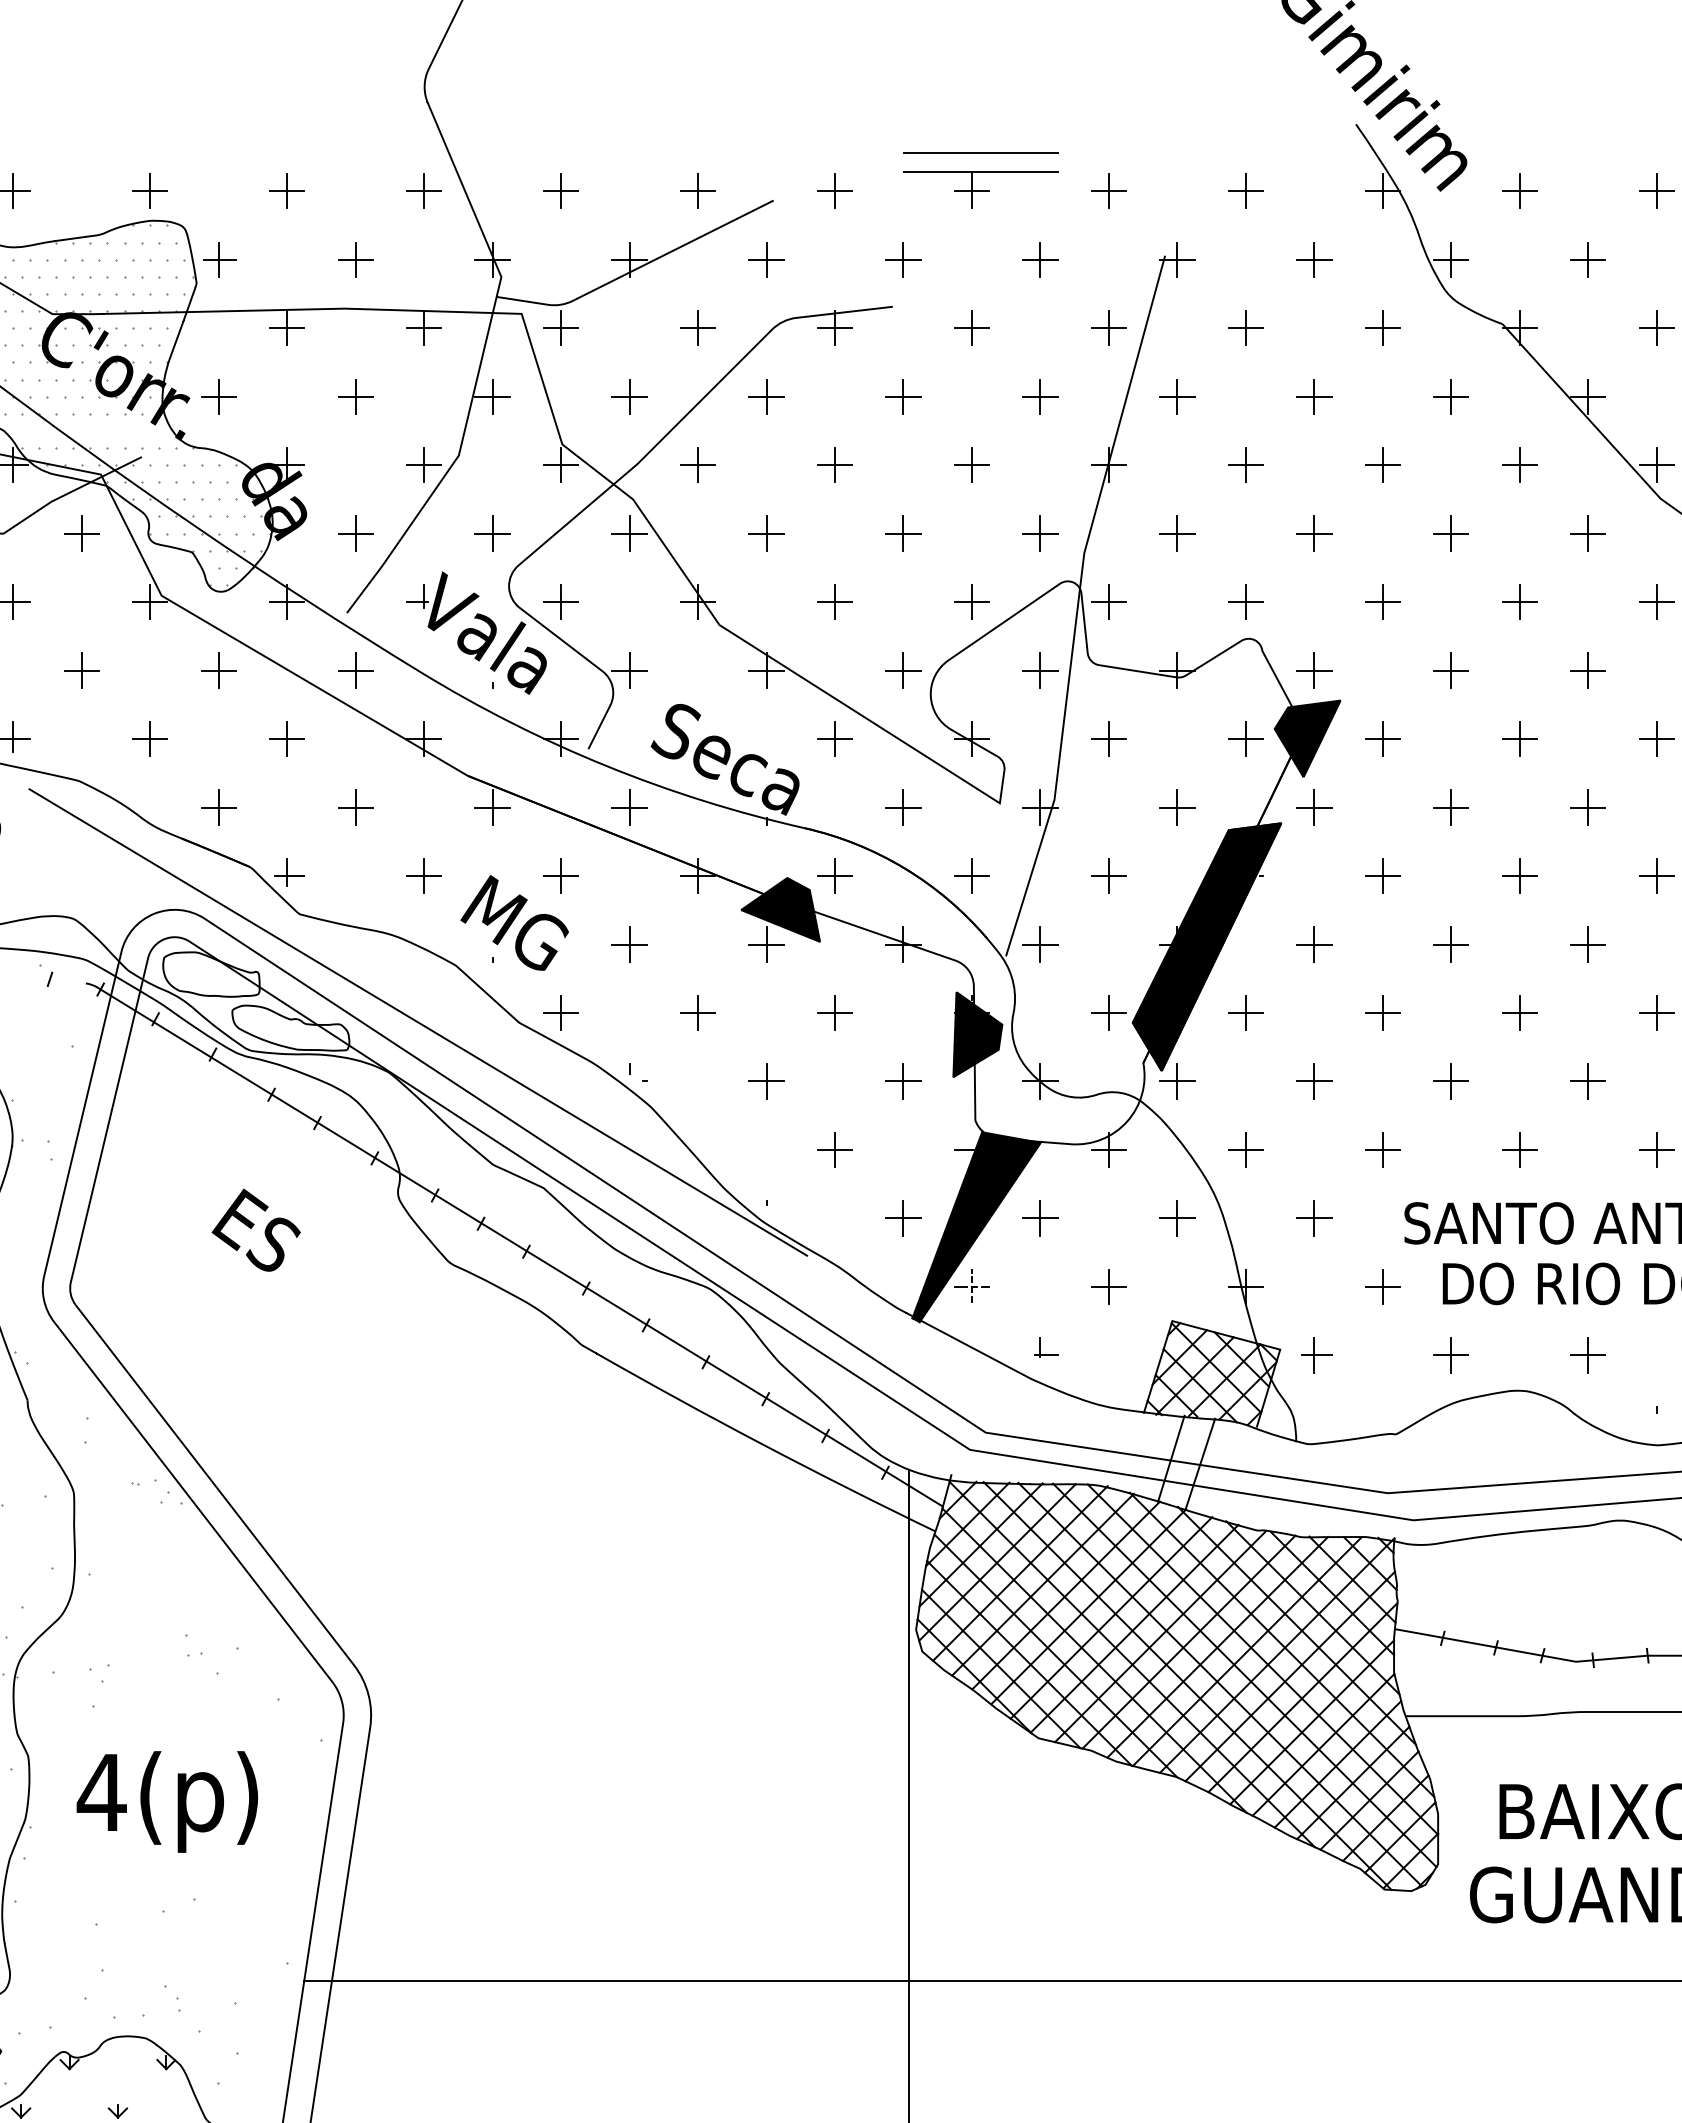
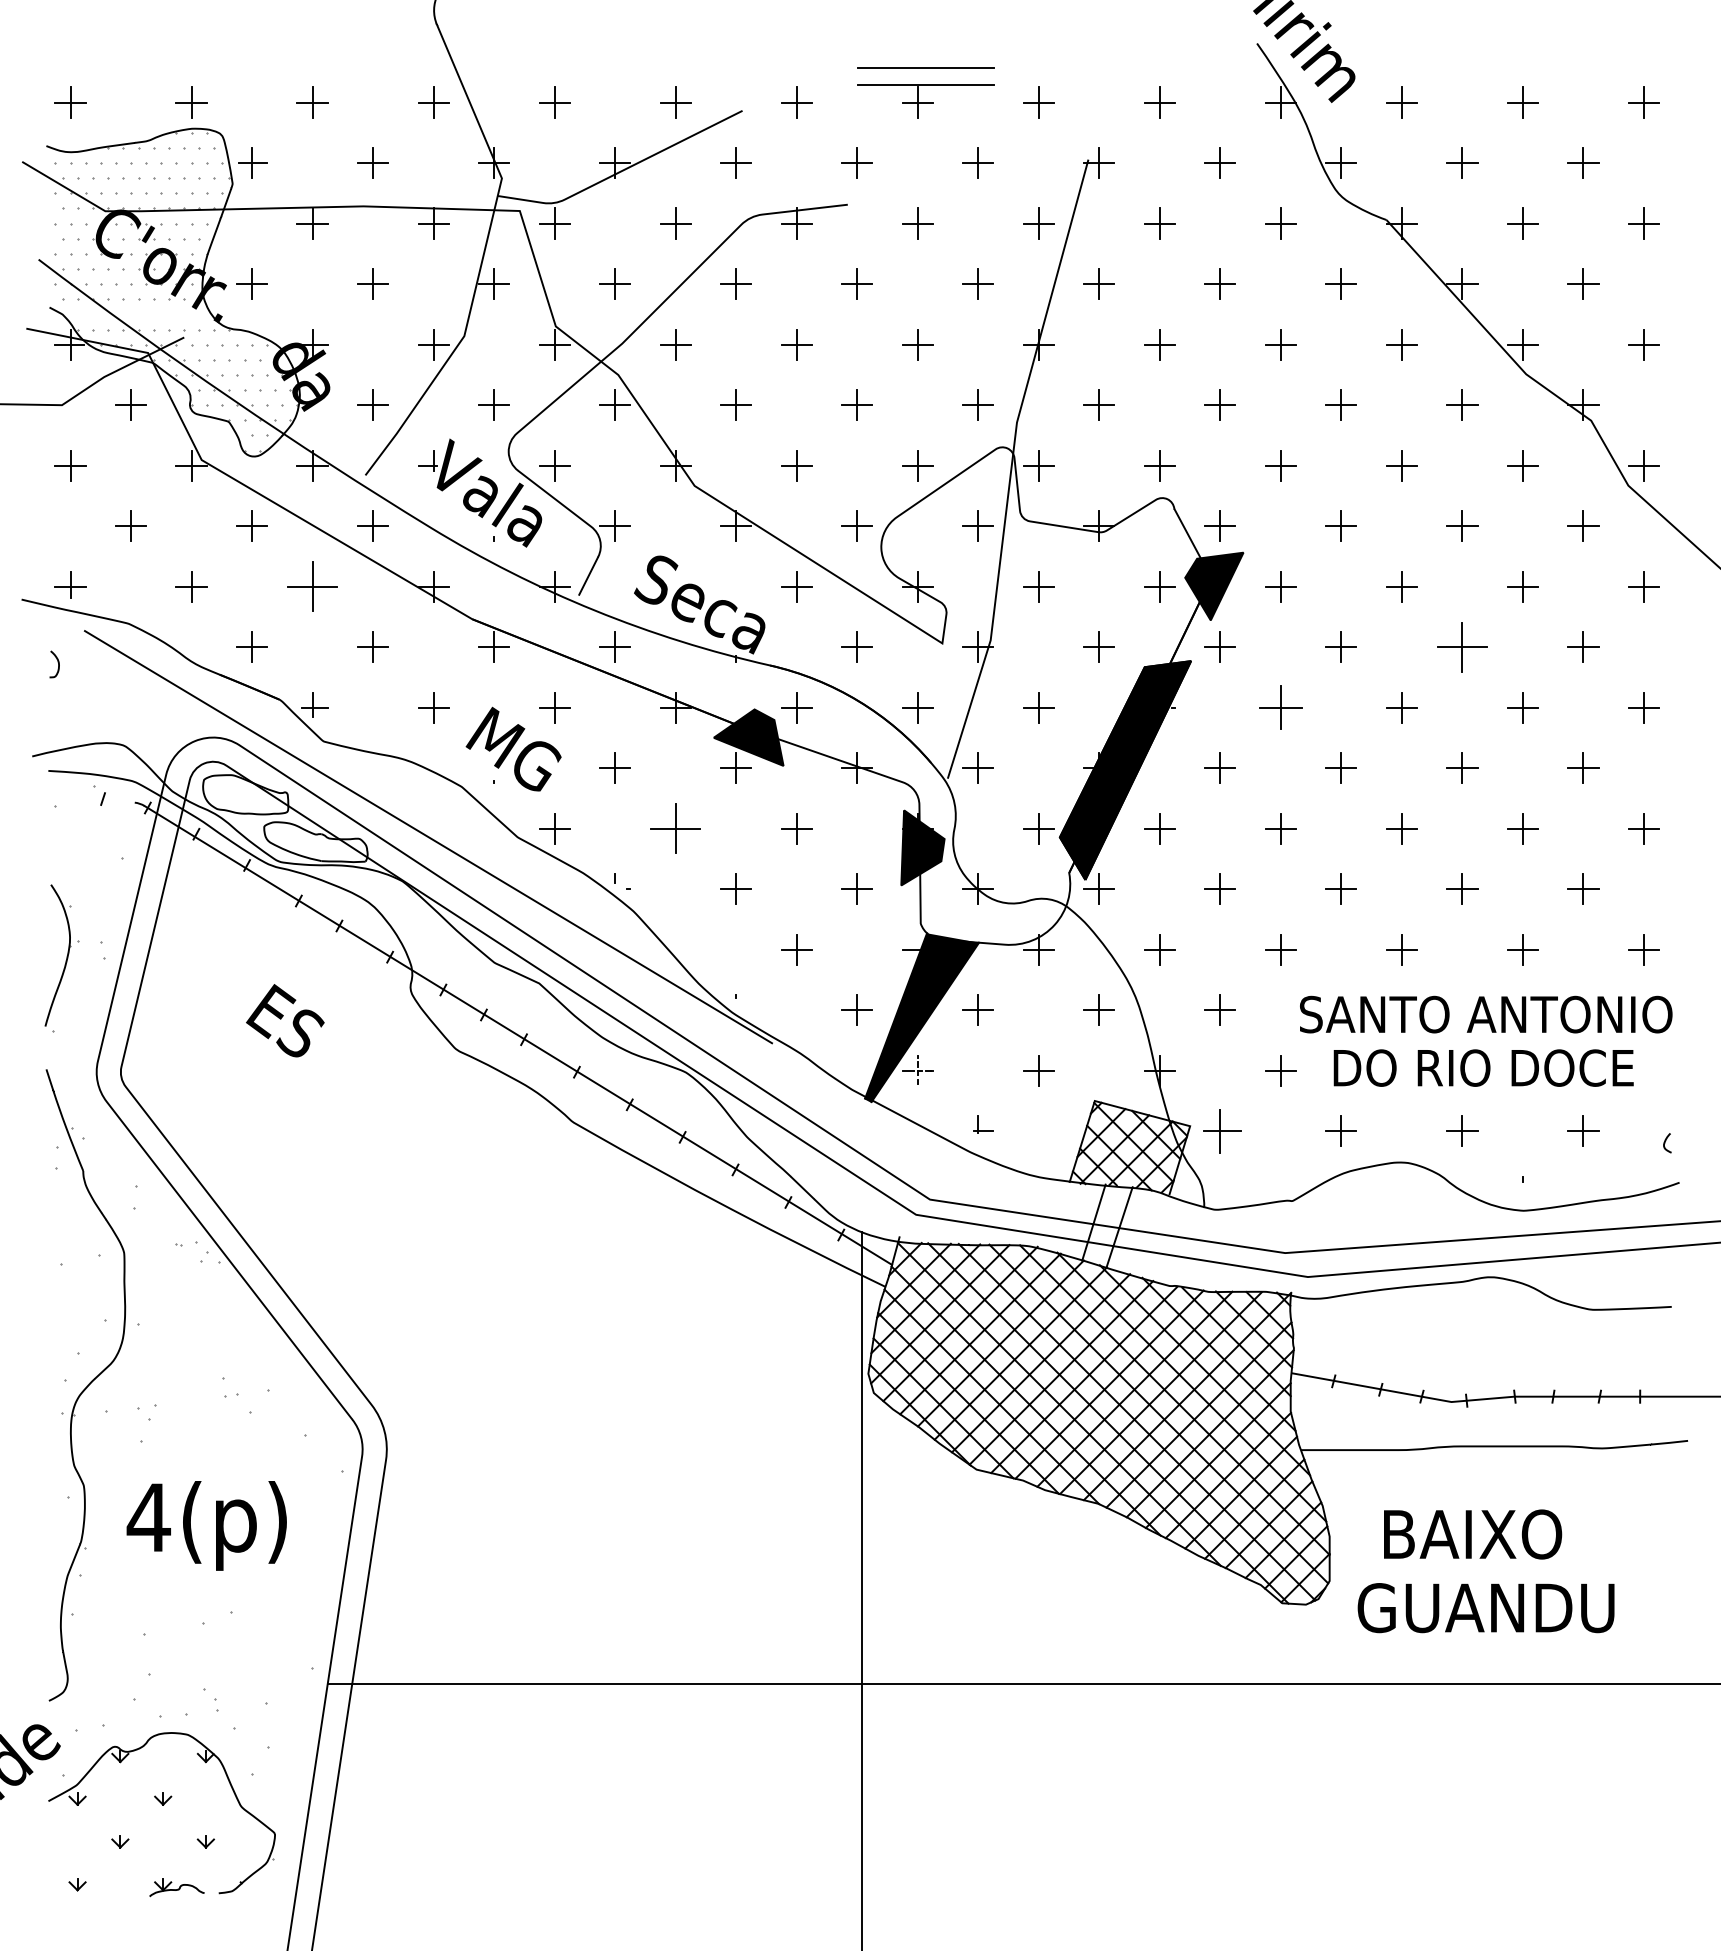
part: (287, 738) -> (312, 586), size x1.6
part: (1588, 806) -> (1462, 646), size x1.6
part: (1382, 875) -> (1280, 707), size x1.4
part: (697, 1012) -> (675, 828), size x1.6
part: (1315, 1354) -> (1221, 1130), size x1.4

